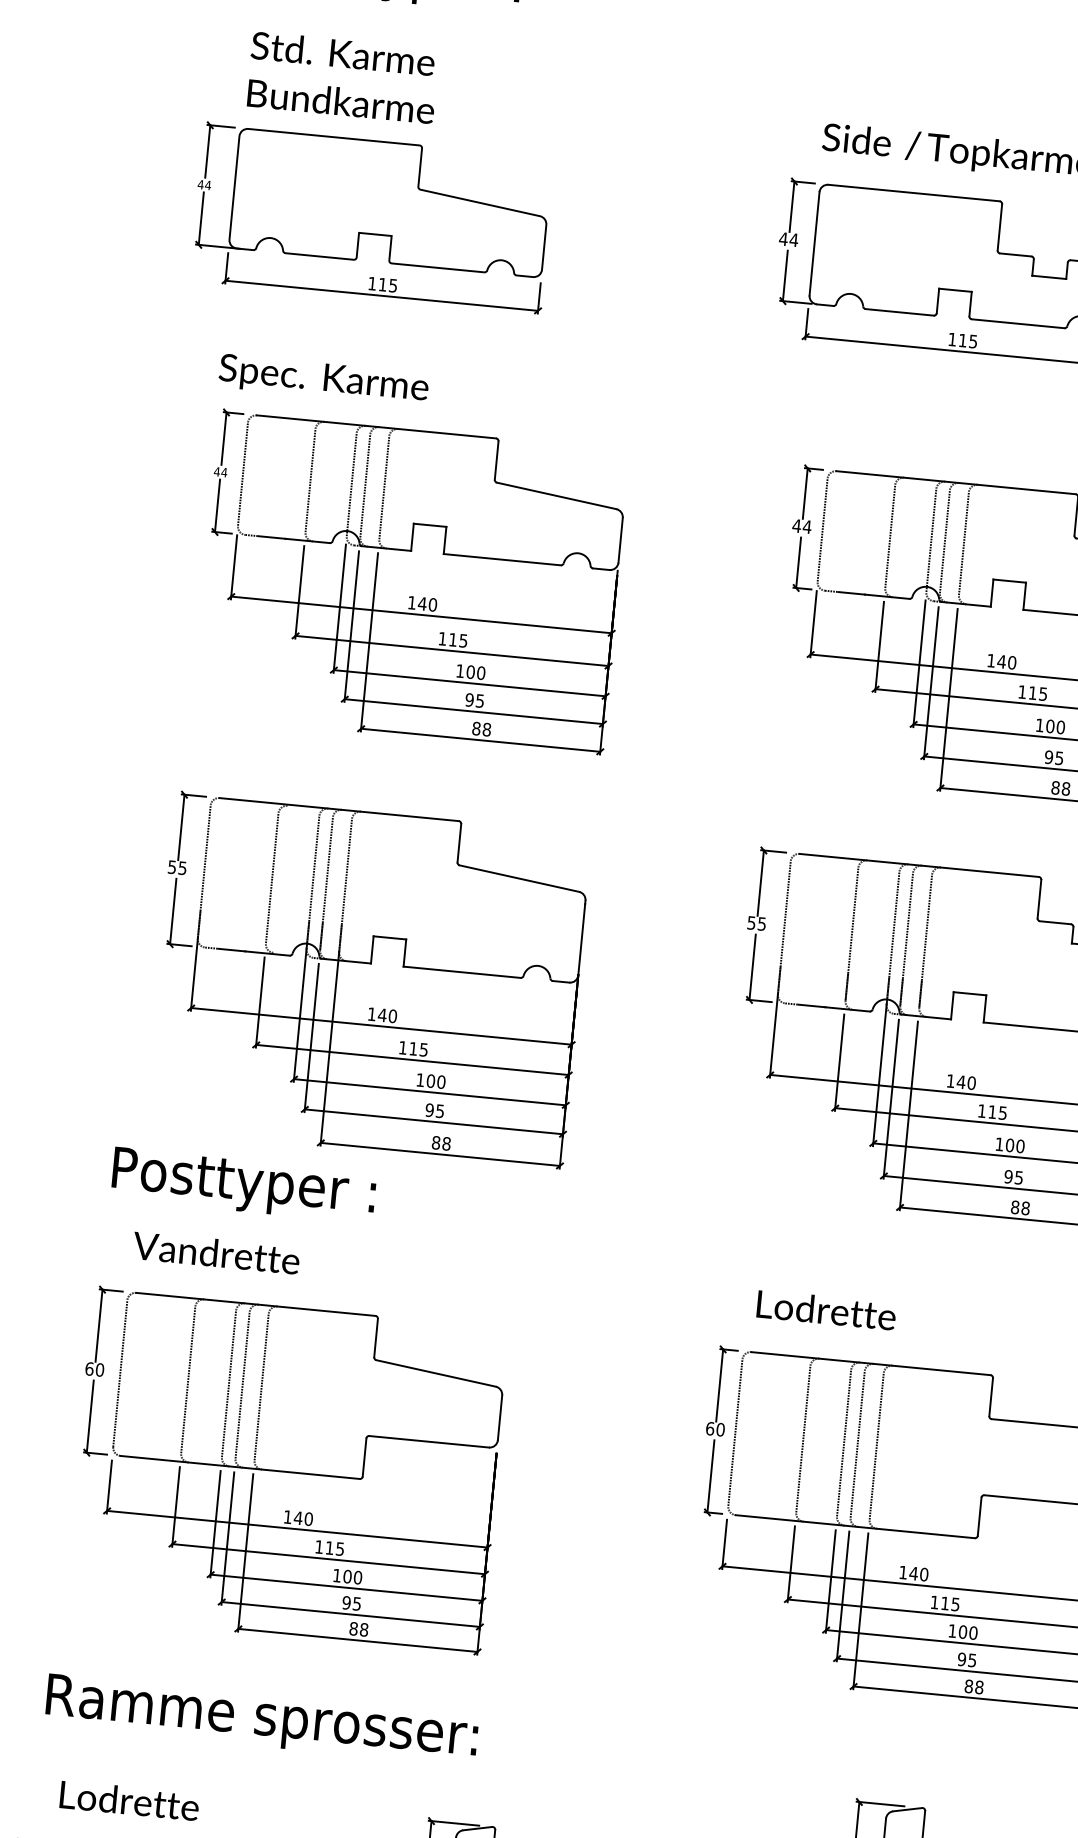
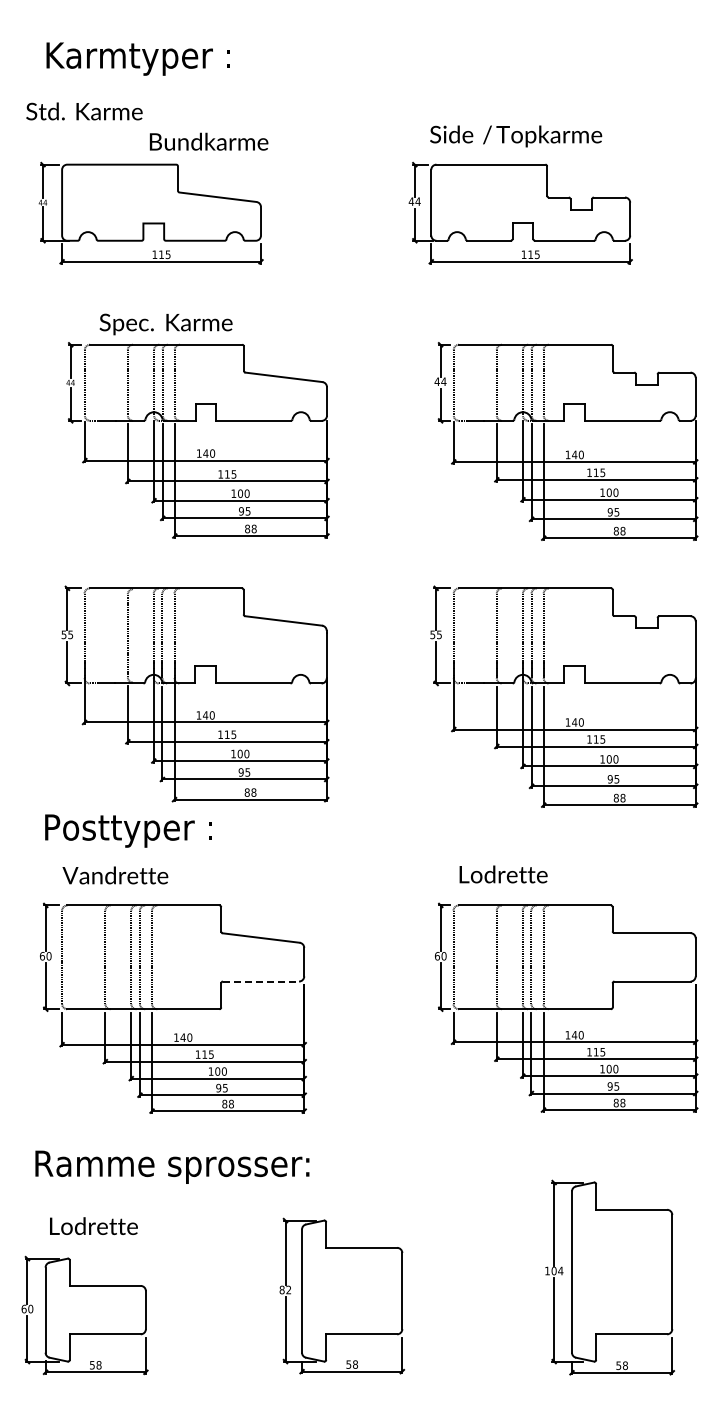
text: (343, 53) -> (84, 111), moved
text: (340, 101) -> (208, 141), moved
text: (322, 380) -> (165, 324), moved
line: (429, 1441) -> (261, 981), solid -> dashed

